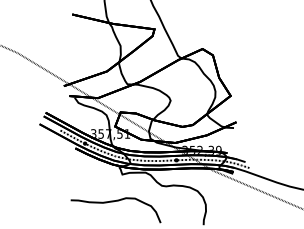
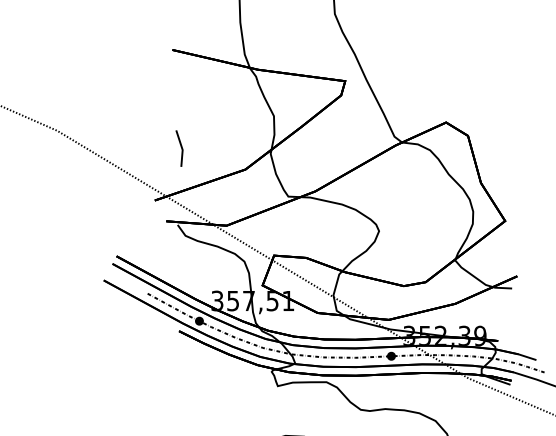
line: (75, 60) -> (179, 146), added

